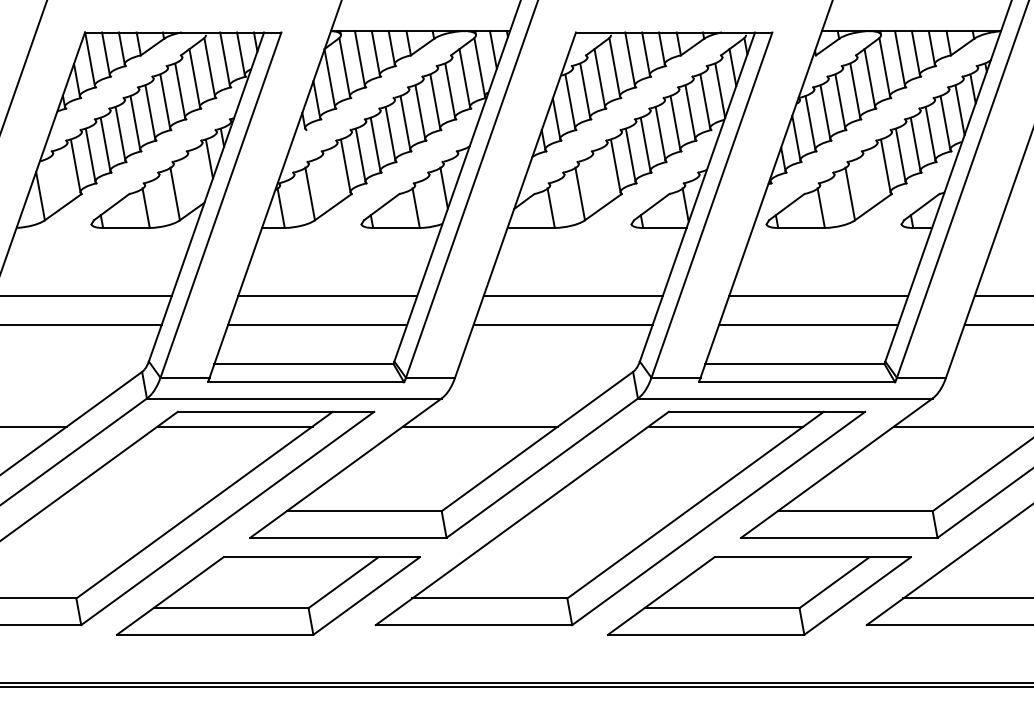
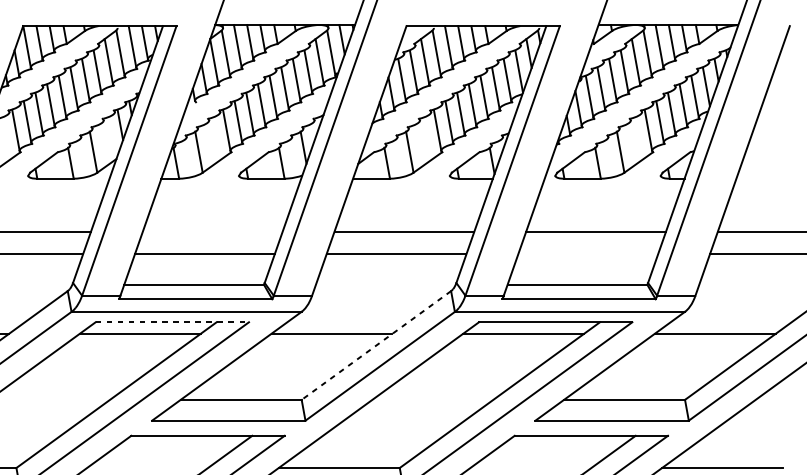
line: (327, 295) -> (212, 231), removed
line: (808, 324) -> (588, 254), removed
line: (276, 411) -> (172, 322), solid -> dashed
line: (537, 441) -> (376, 345), solid -> dashed

